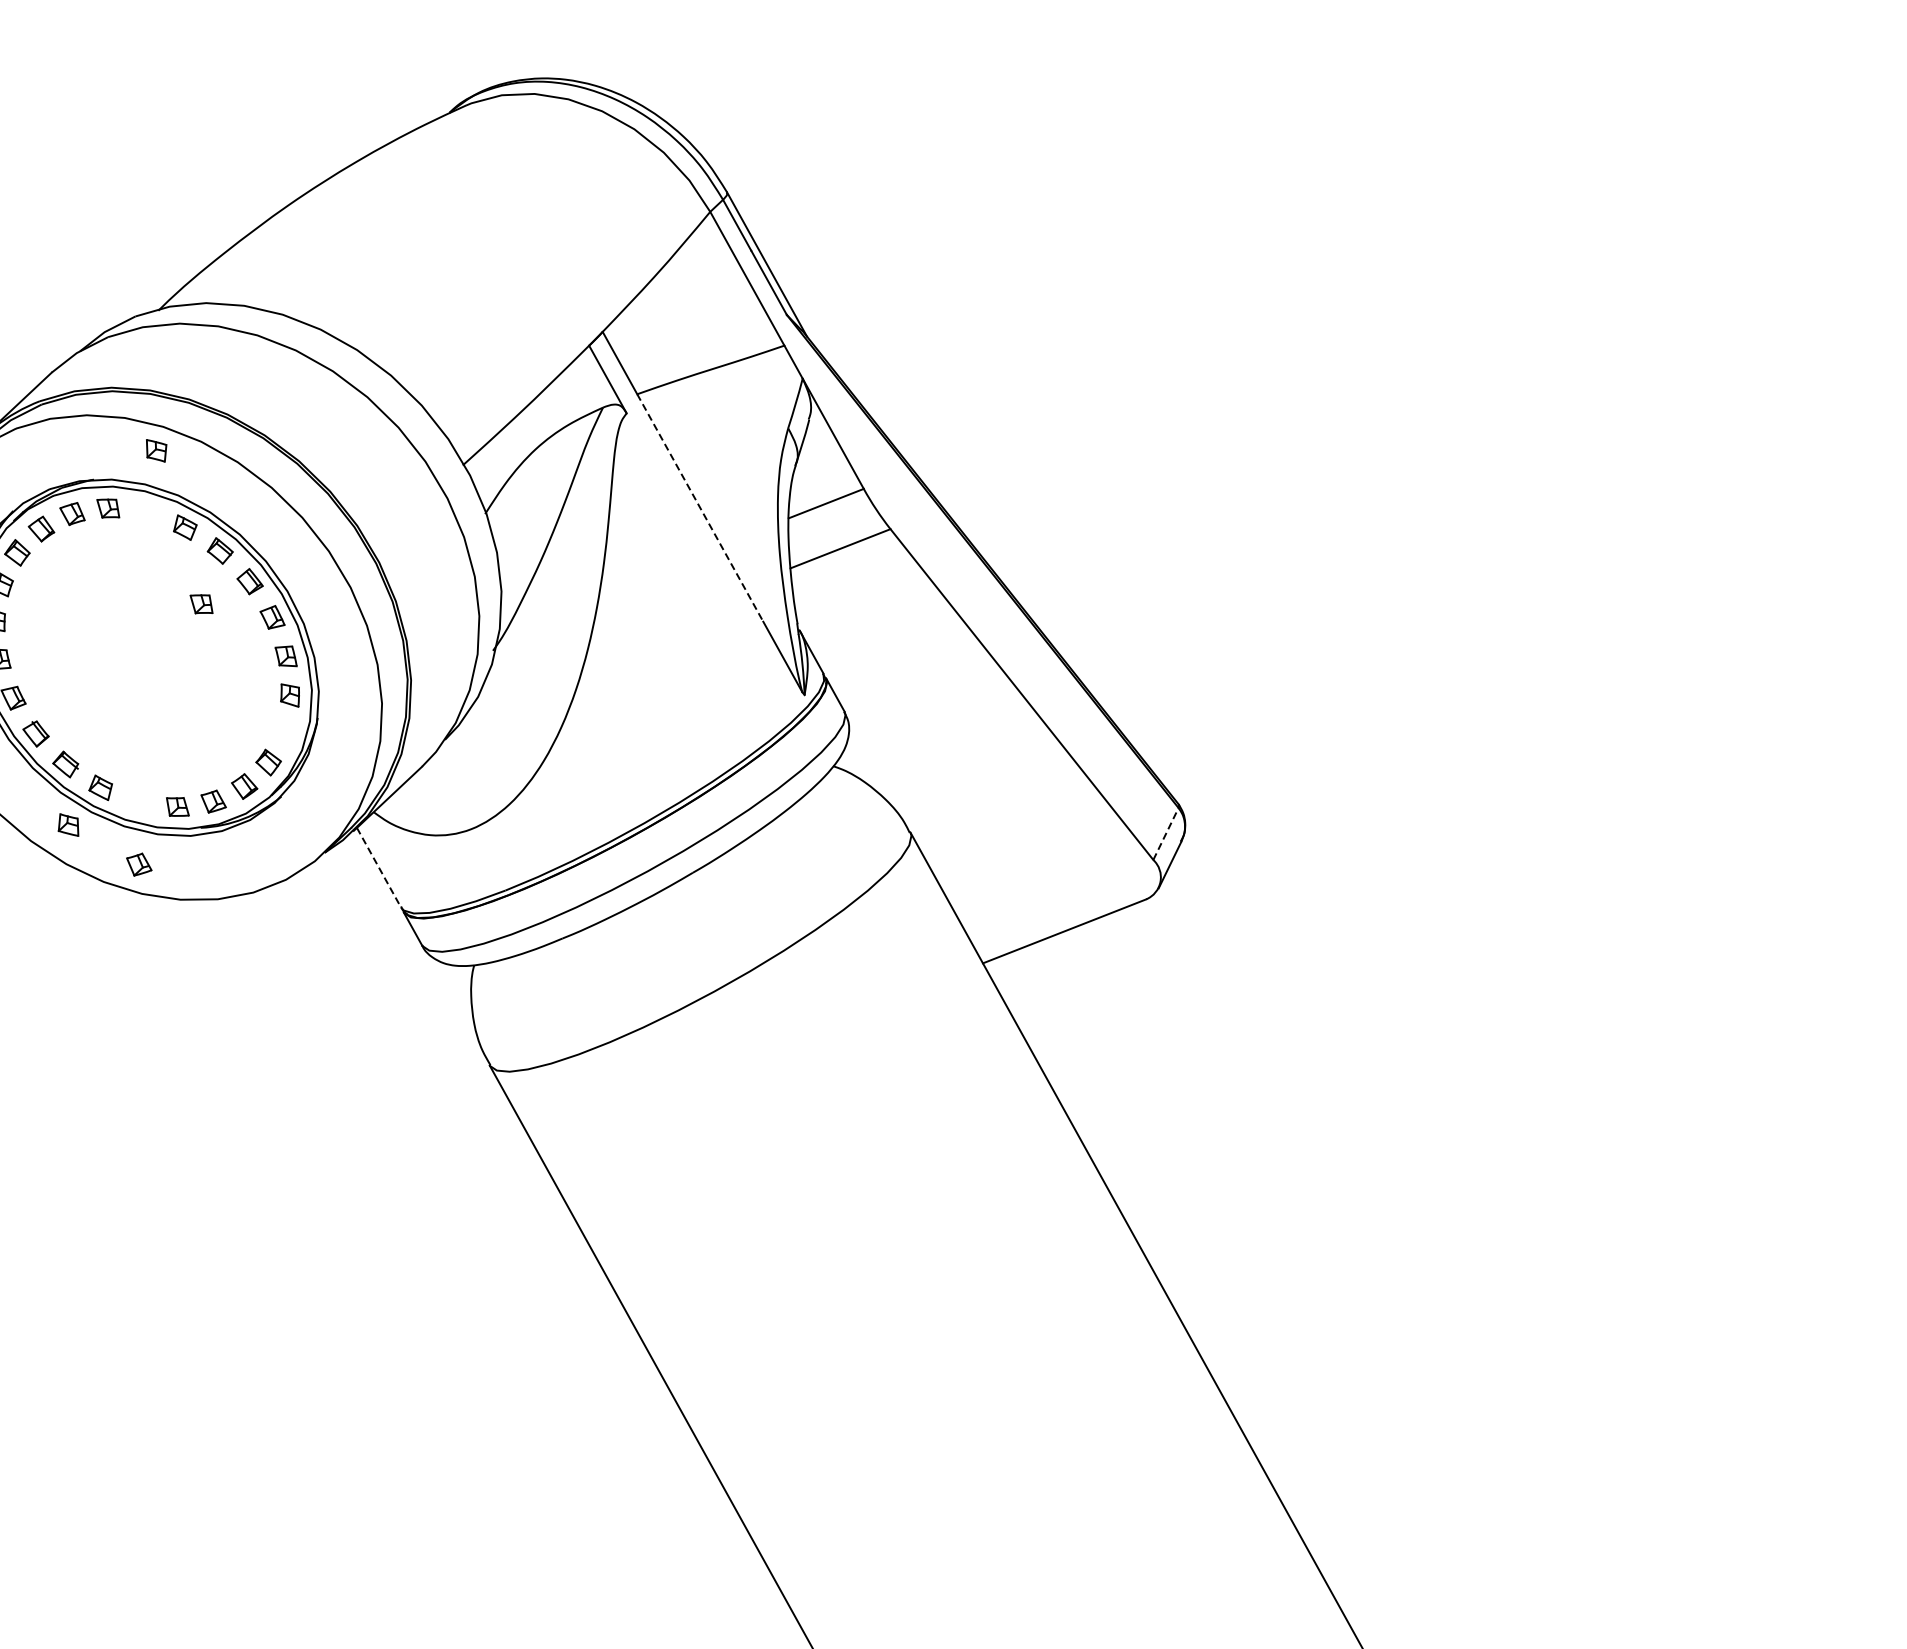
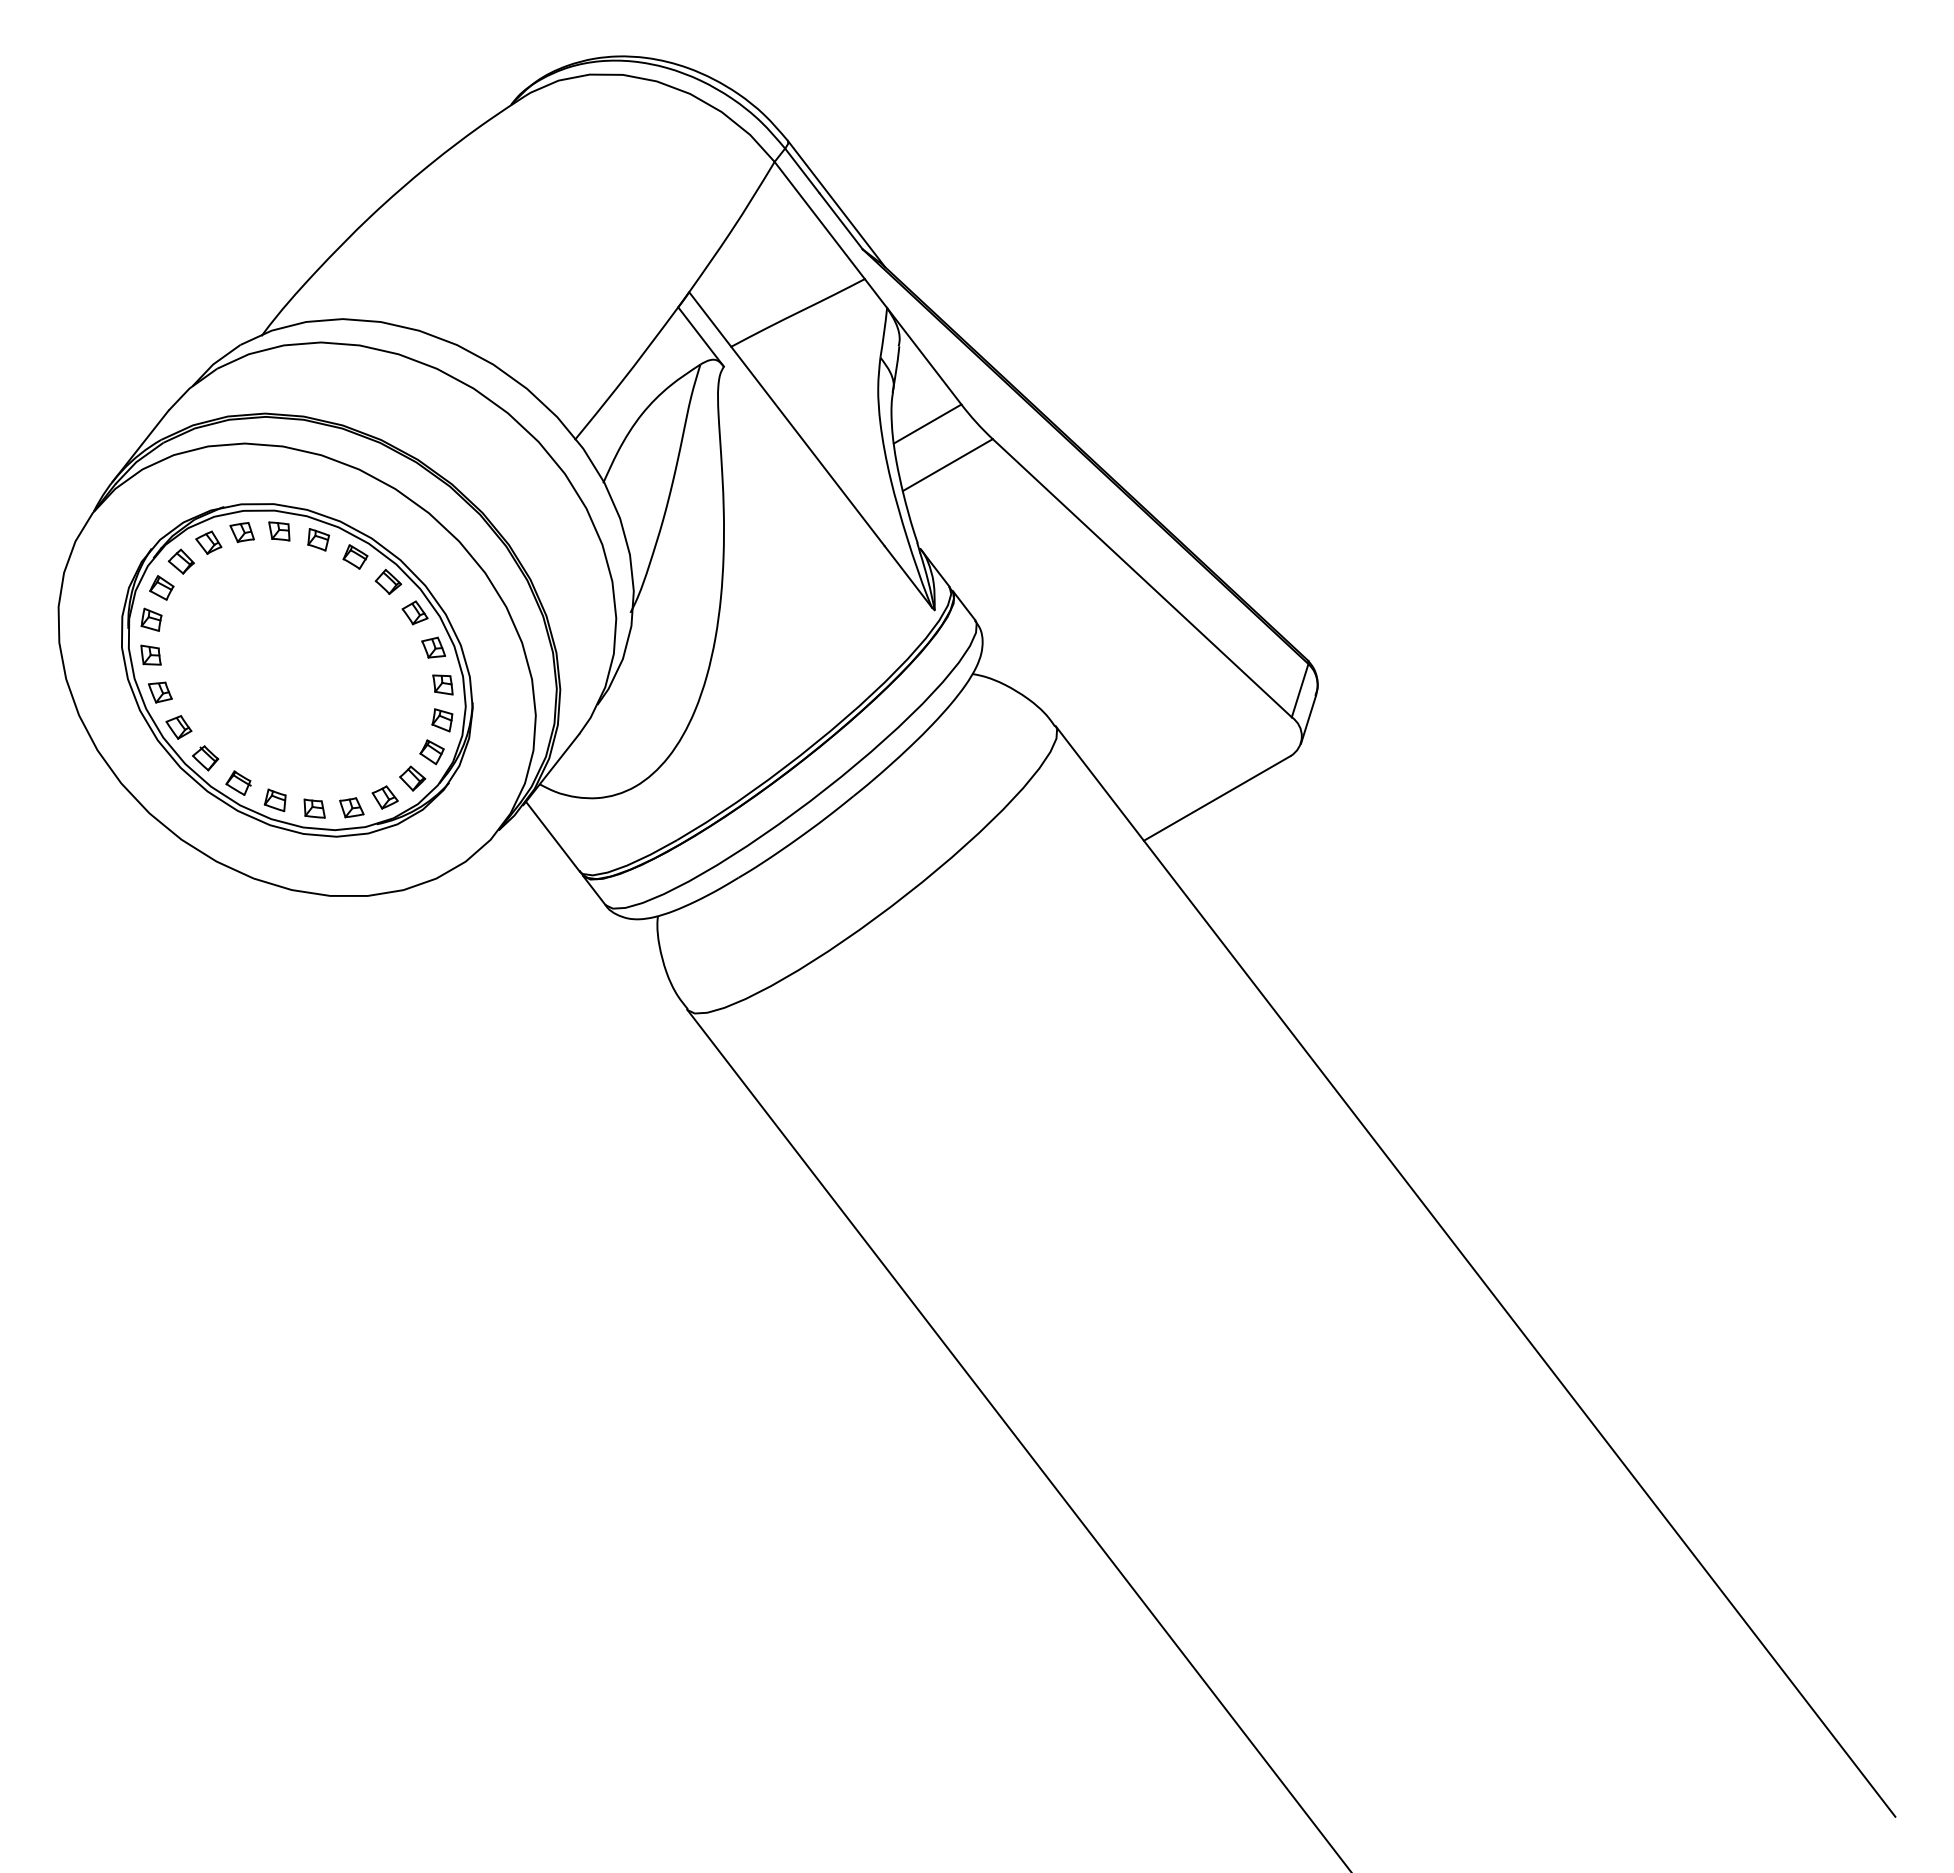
part: (156, 450) -> (279, 531), moved
line: (699, 508) -> (807, 446), dashed -> solid
part: (200, 604) -> (344, 610), removed
part: (284, 731) -> (442, 720), added
part: (69, 824) -> (314, 808), moved
line: (1166, 833) -> (1300, 690), dashed -> solid
part: (138, 864) -> (322, 868), removed
line: (378, 867) -> (552, 836), dashed -> solid

